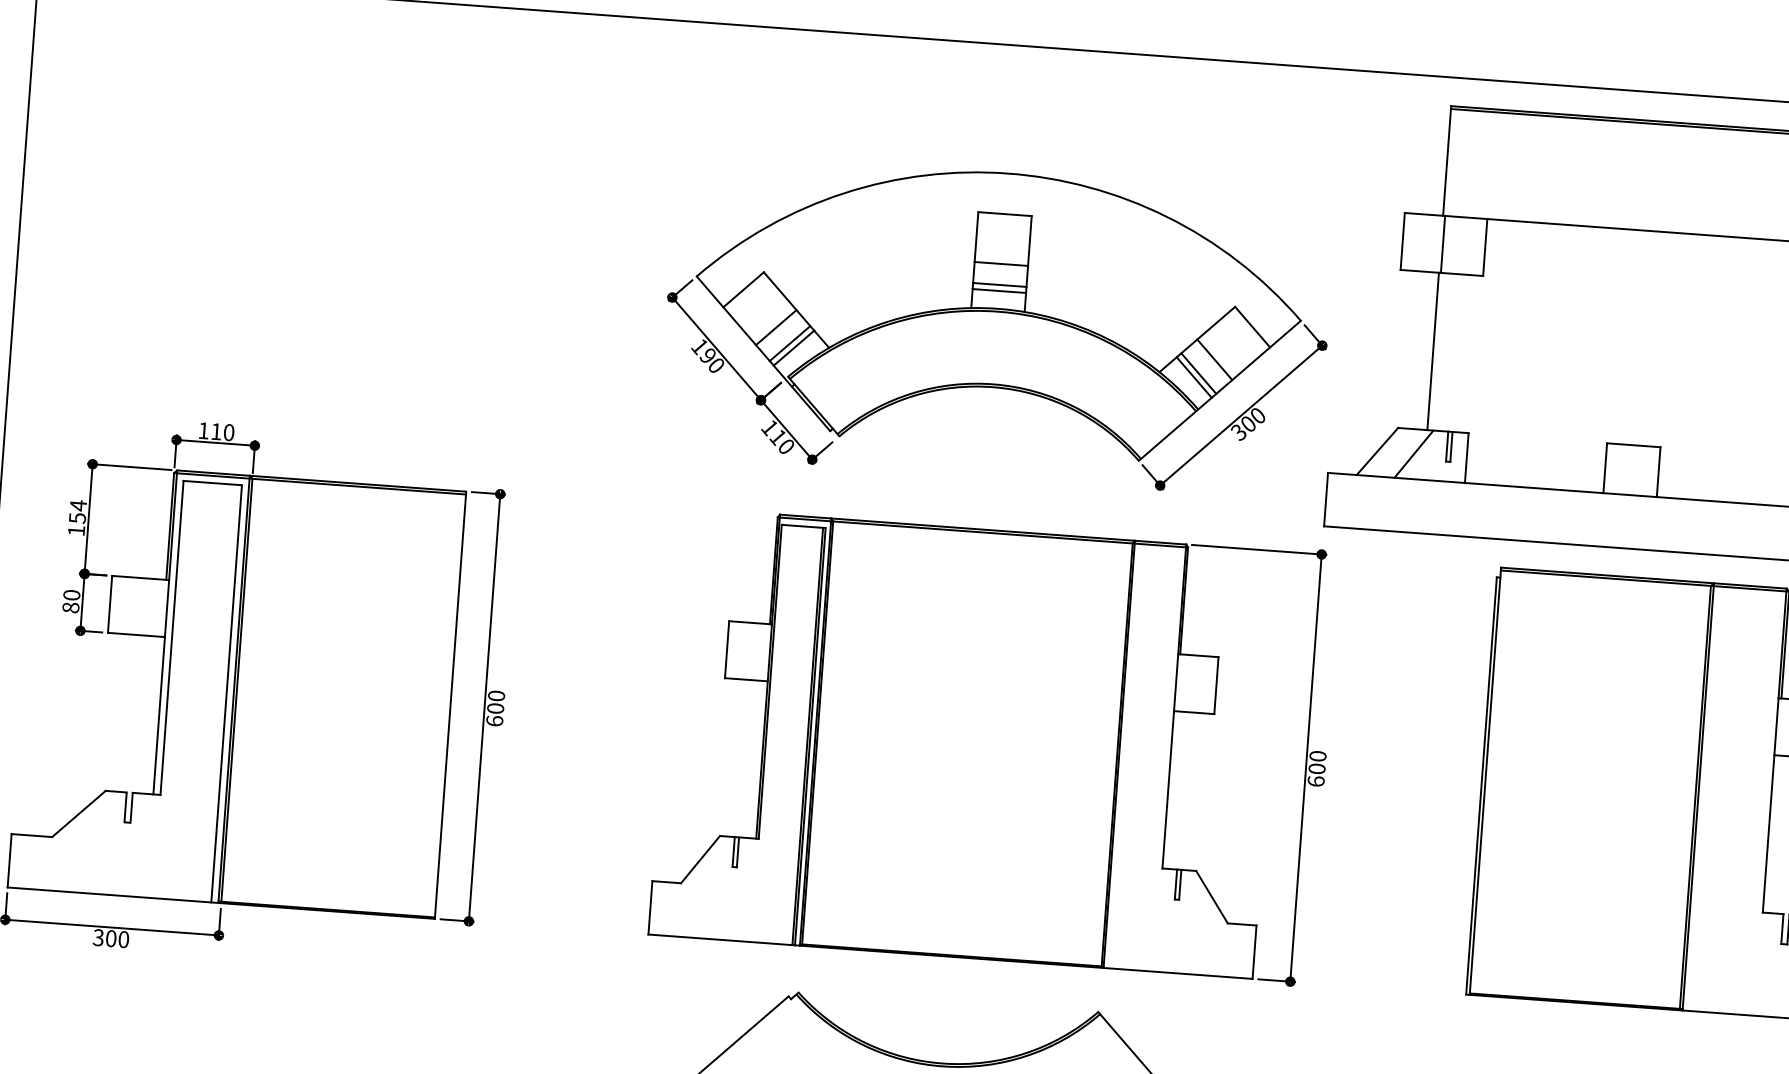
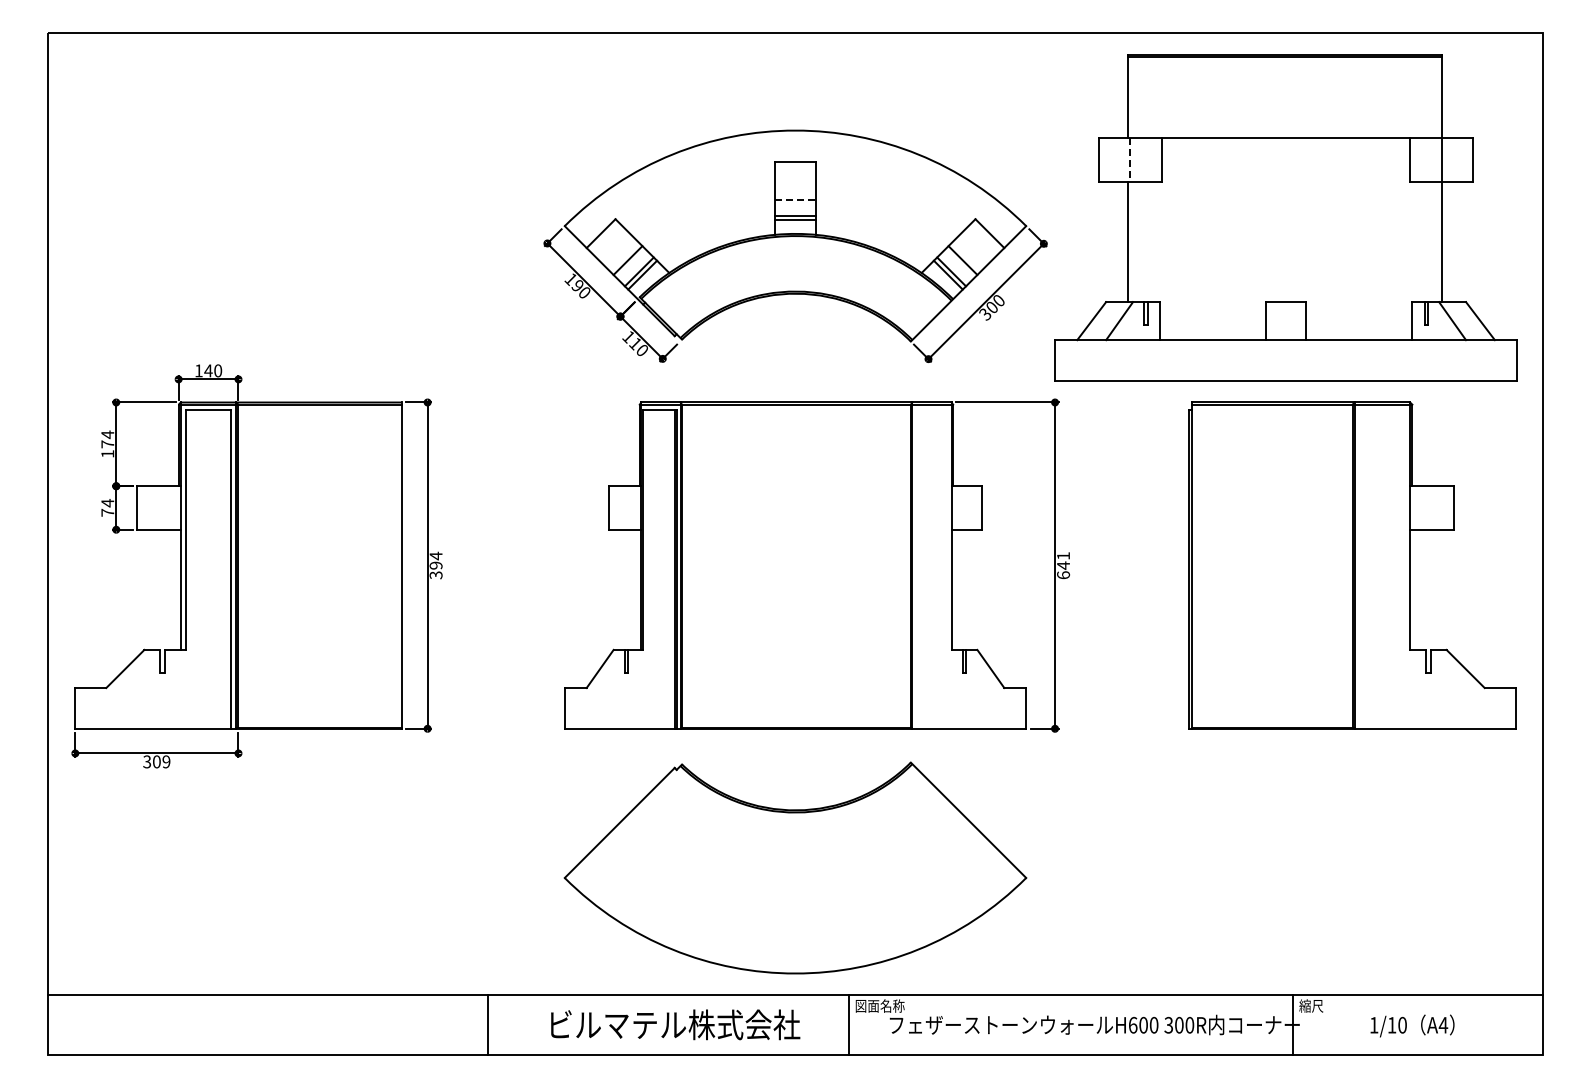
line: (1442, 244) -> (1129, 160), solid -> dashed
line: (1001, 263) -> (795, 199), solid -> dashed
text: (216, 431) -> (208, 370), 110 -> 140
text: (77, 518) -> (107, 444), 154 -> 174
text: (71, 600) -> (107, 507), 80 -> 74
text: (494, 708) -> (435, 565), 600 -> 394
text: (1317, 762) -> (1063, 560), 600 -> 641
text: (123, 939) -> (166, 761), 300 -> 309

